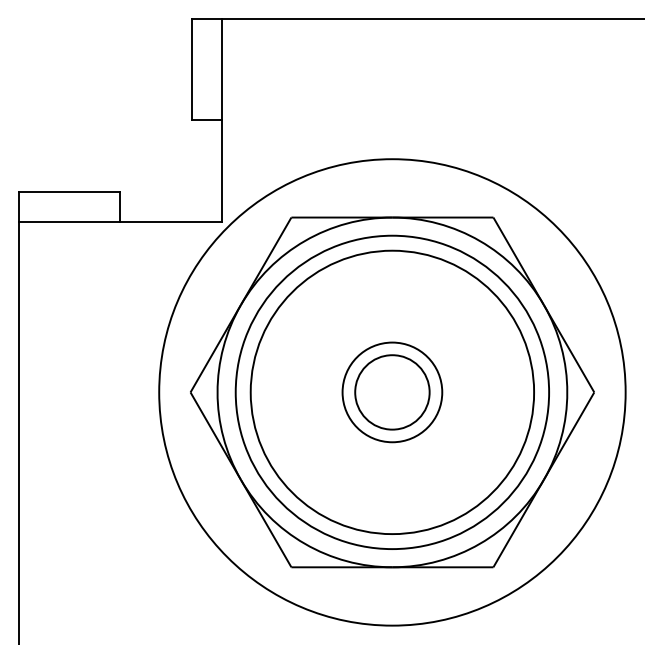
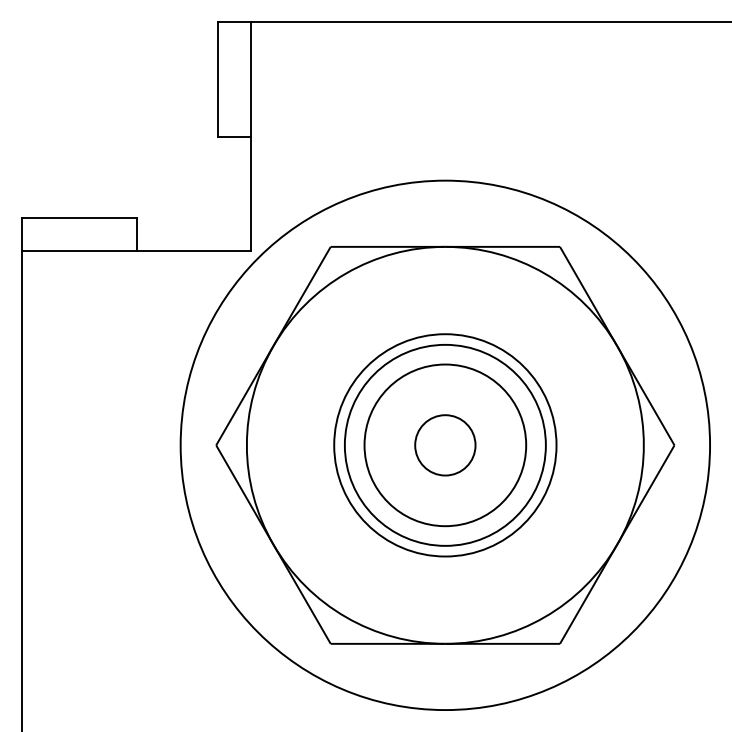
circle: (391, 391) -> (444, 444), size x0.62
circle: (392, 392) -> (445, 445), size x0.62
circle: (392, 392) -> (445, 445), size x0.71
circle: (392, 392) -> (445, 445), size x1.43

